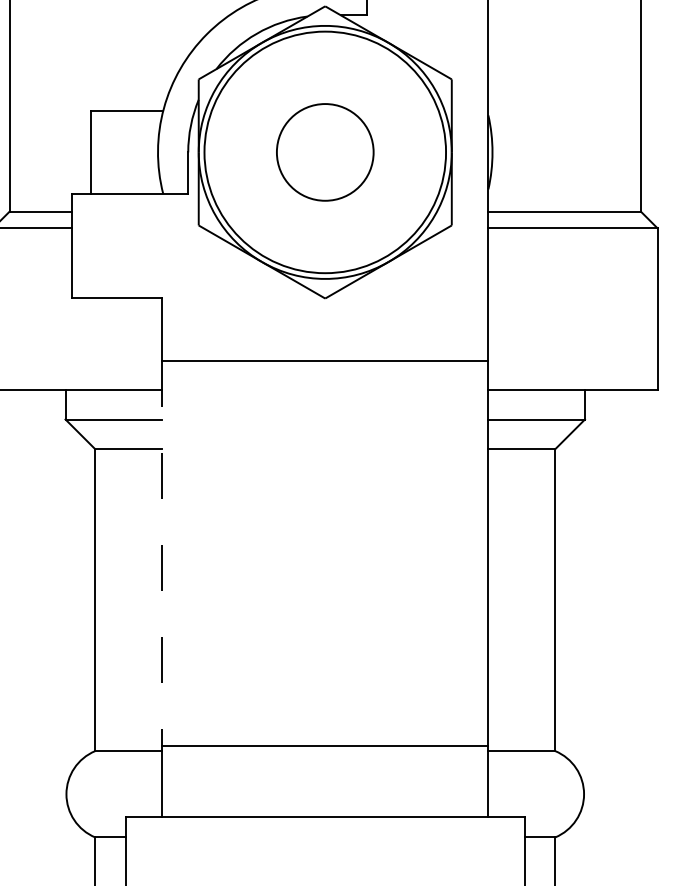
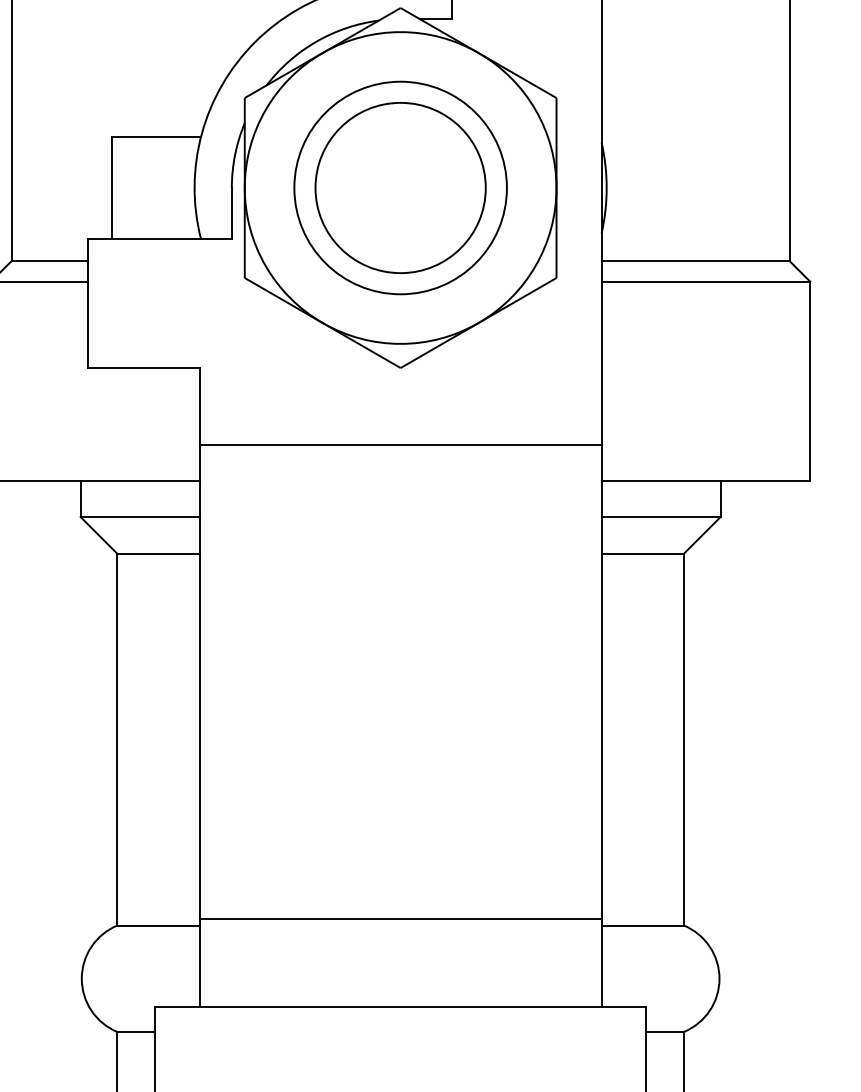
circle: (325, 152) -> (400, 187), size x0.71
circle: (325, 152) -> (400, 187), size x1.43
line: (161, 553) -> (199, 682), dashed -> solid

